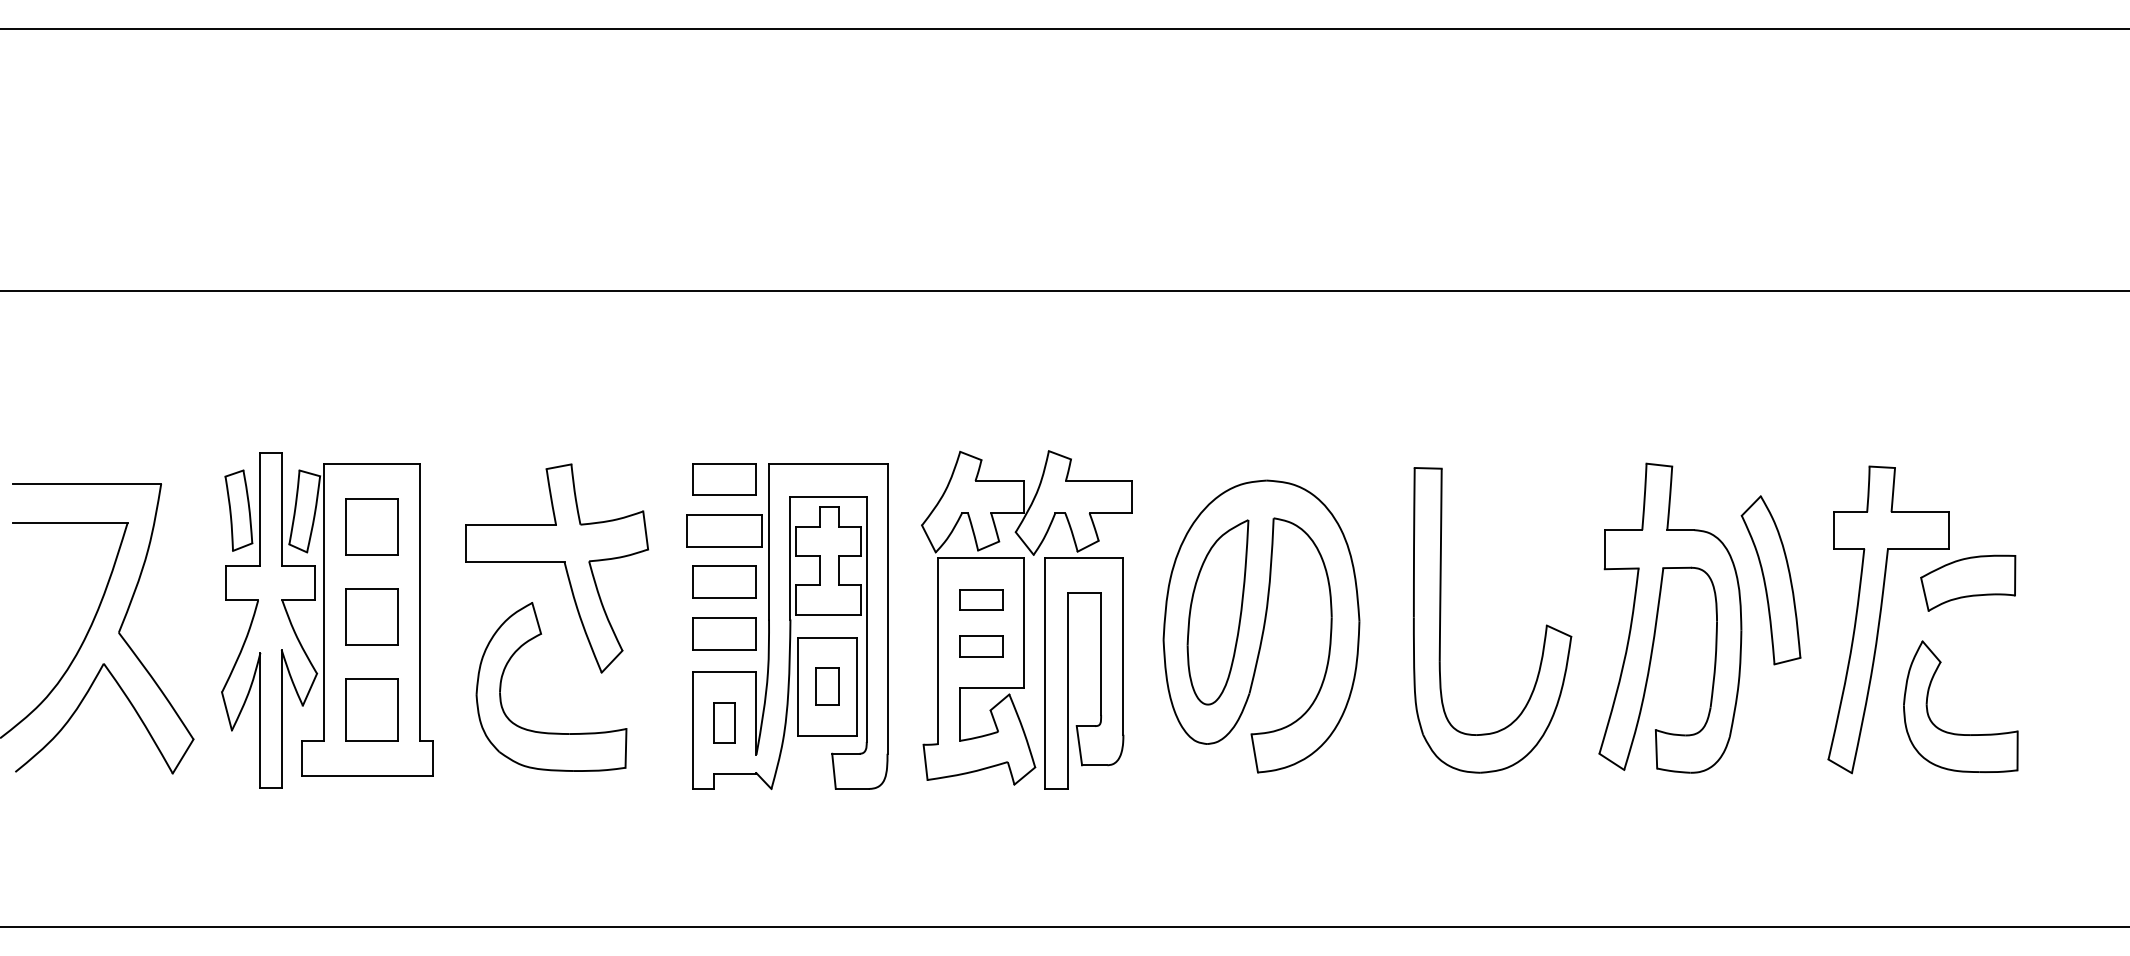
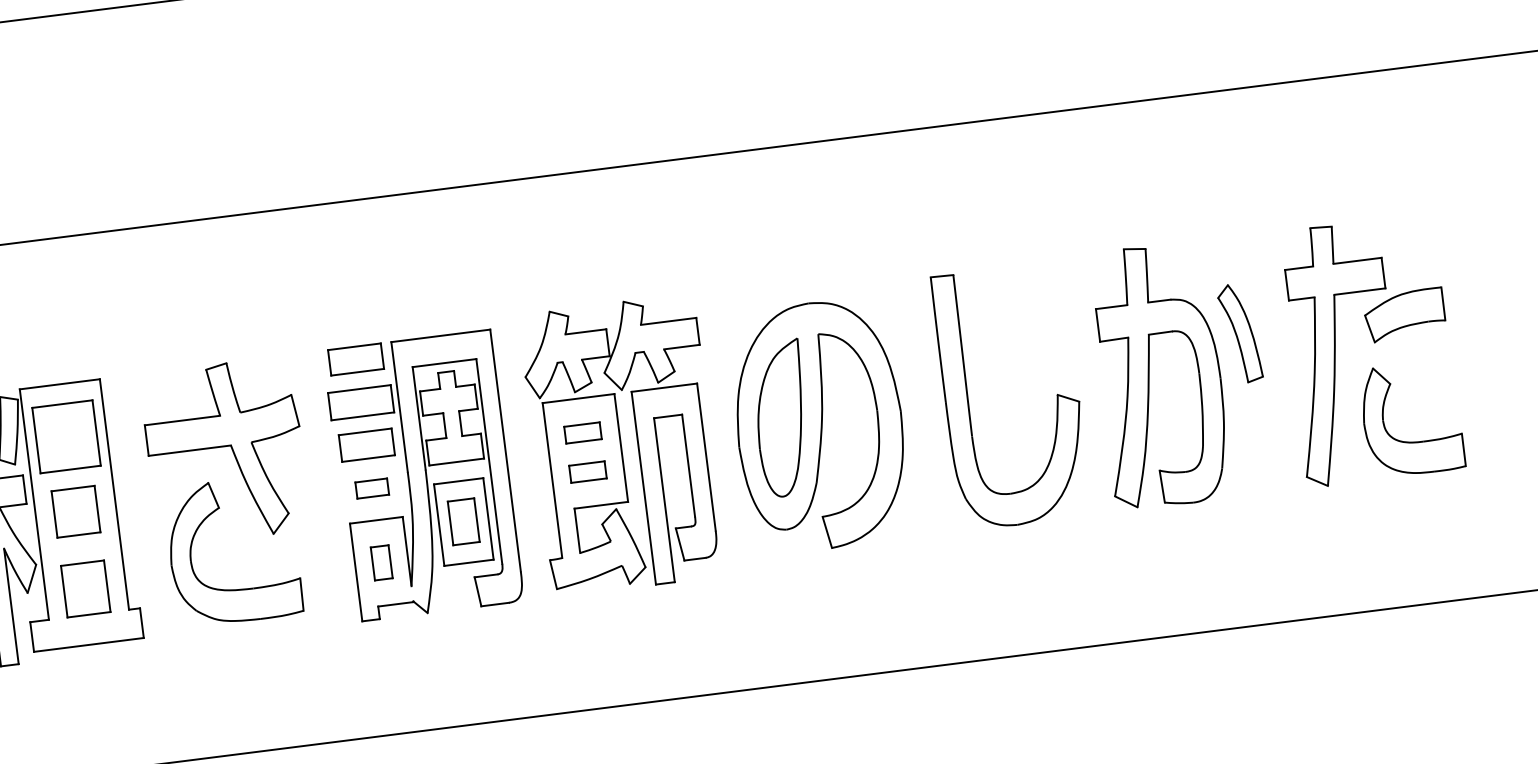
part: (371, 526) -> (66, 436), size x1.4
part: (1770, 580) -> (1239, 333), size x0.7
part: (724, 633) -> (372, 488), size x0.6
part: (827, 686) -> (463, 521), size x1.4

